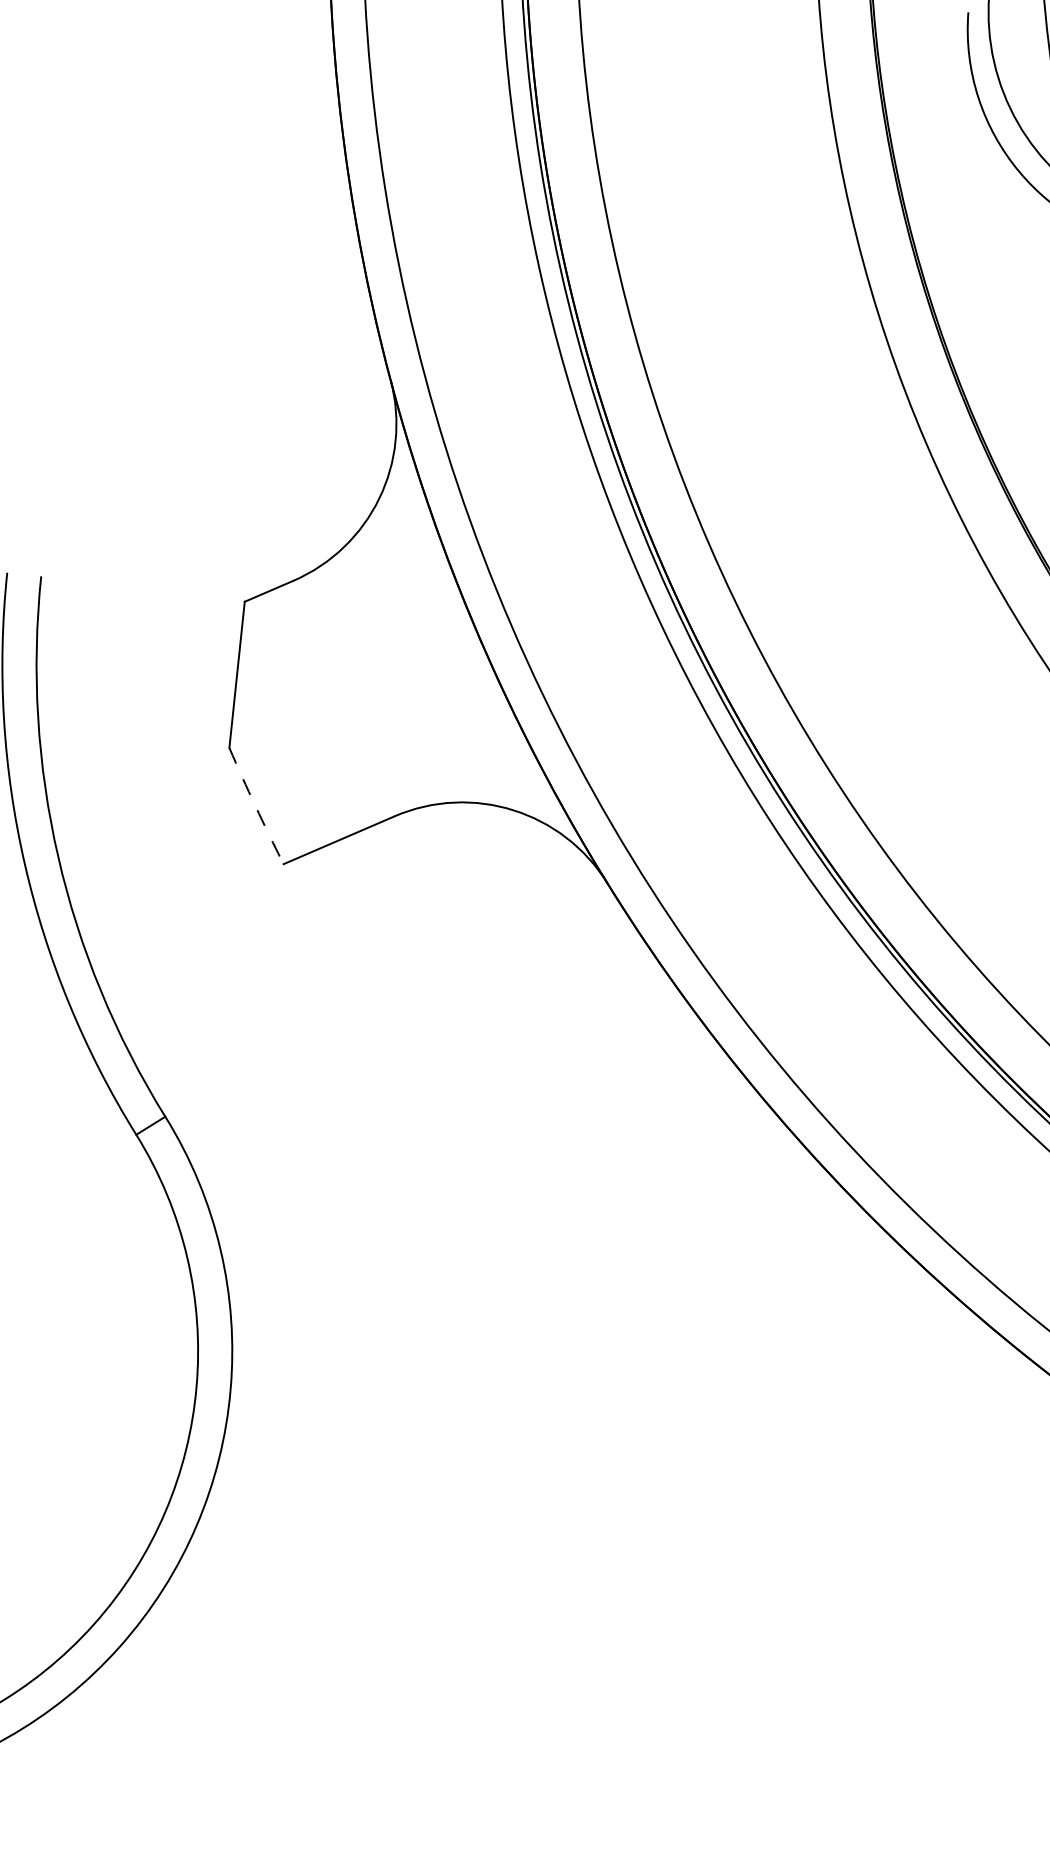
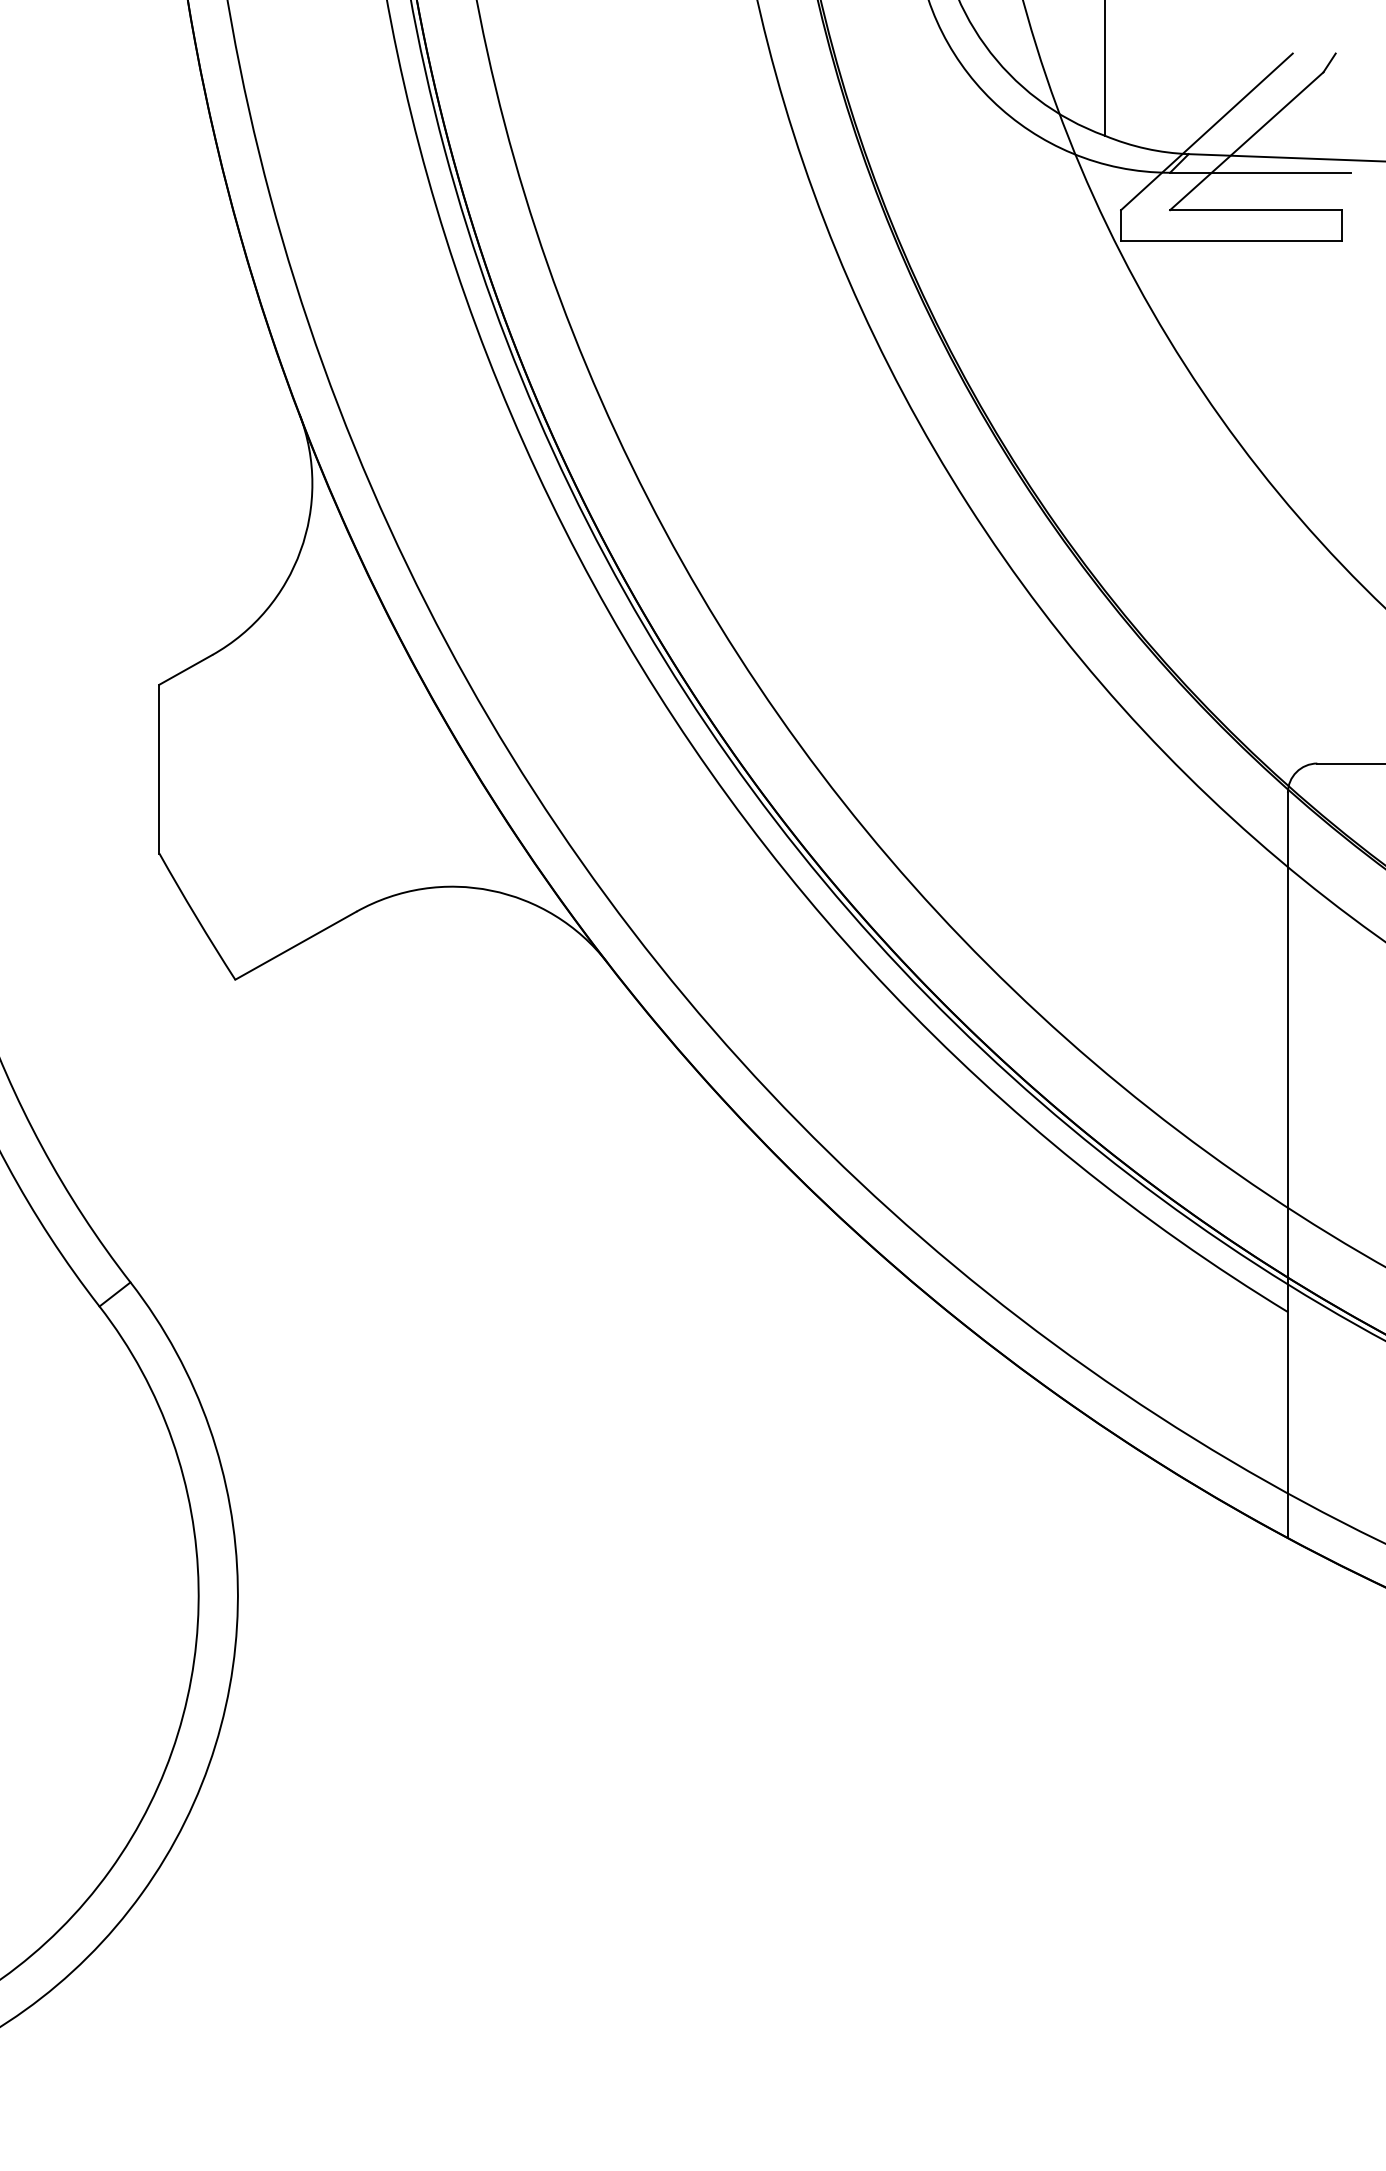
arc: (255, 806) -> (196, 917), dashed -> solid

